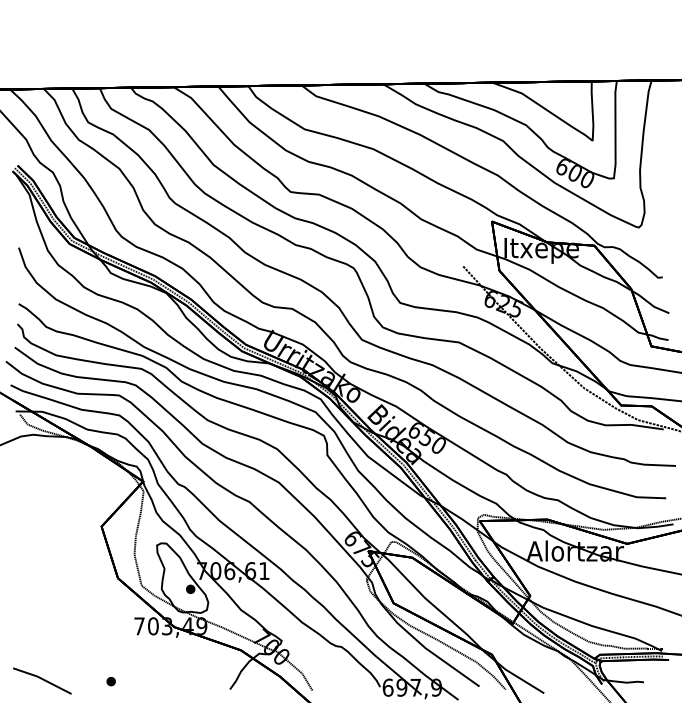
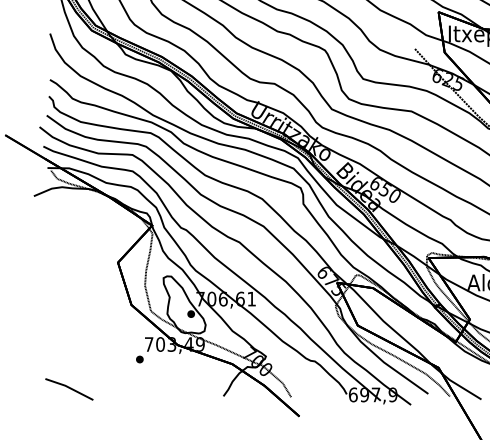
part: (110, 681) -> (139, 359), moved

